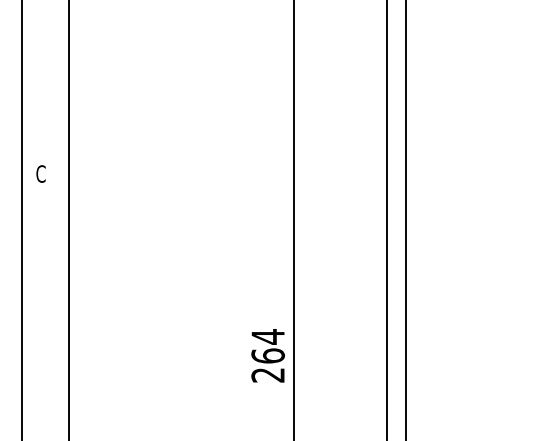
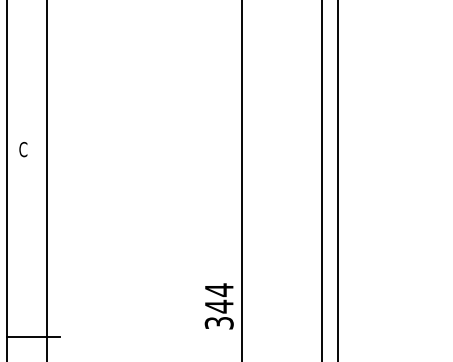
text: (267, 365) -> (218, 314), 264 -> 344
line: (52, 391) -> (33, 337), added

